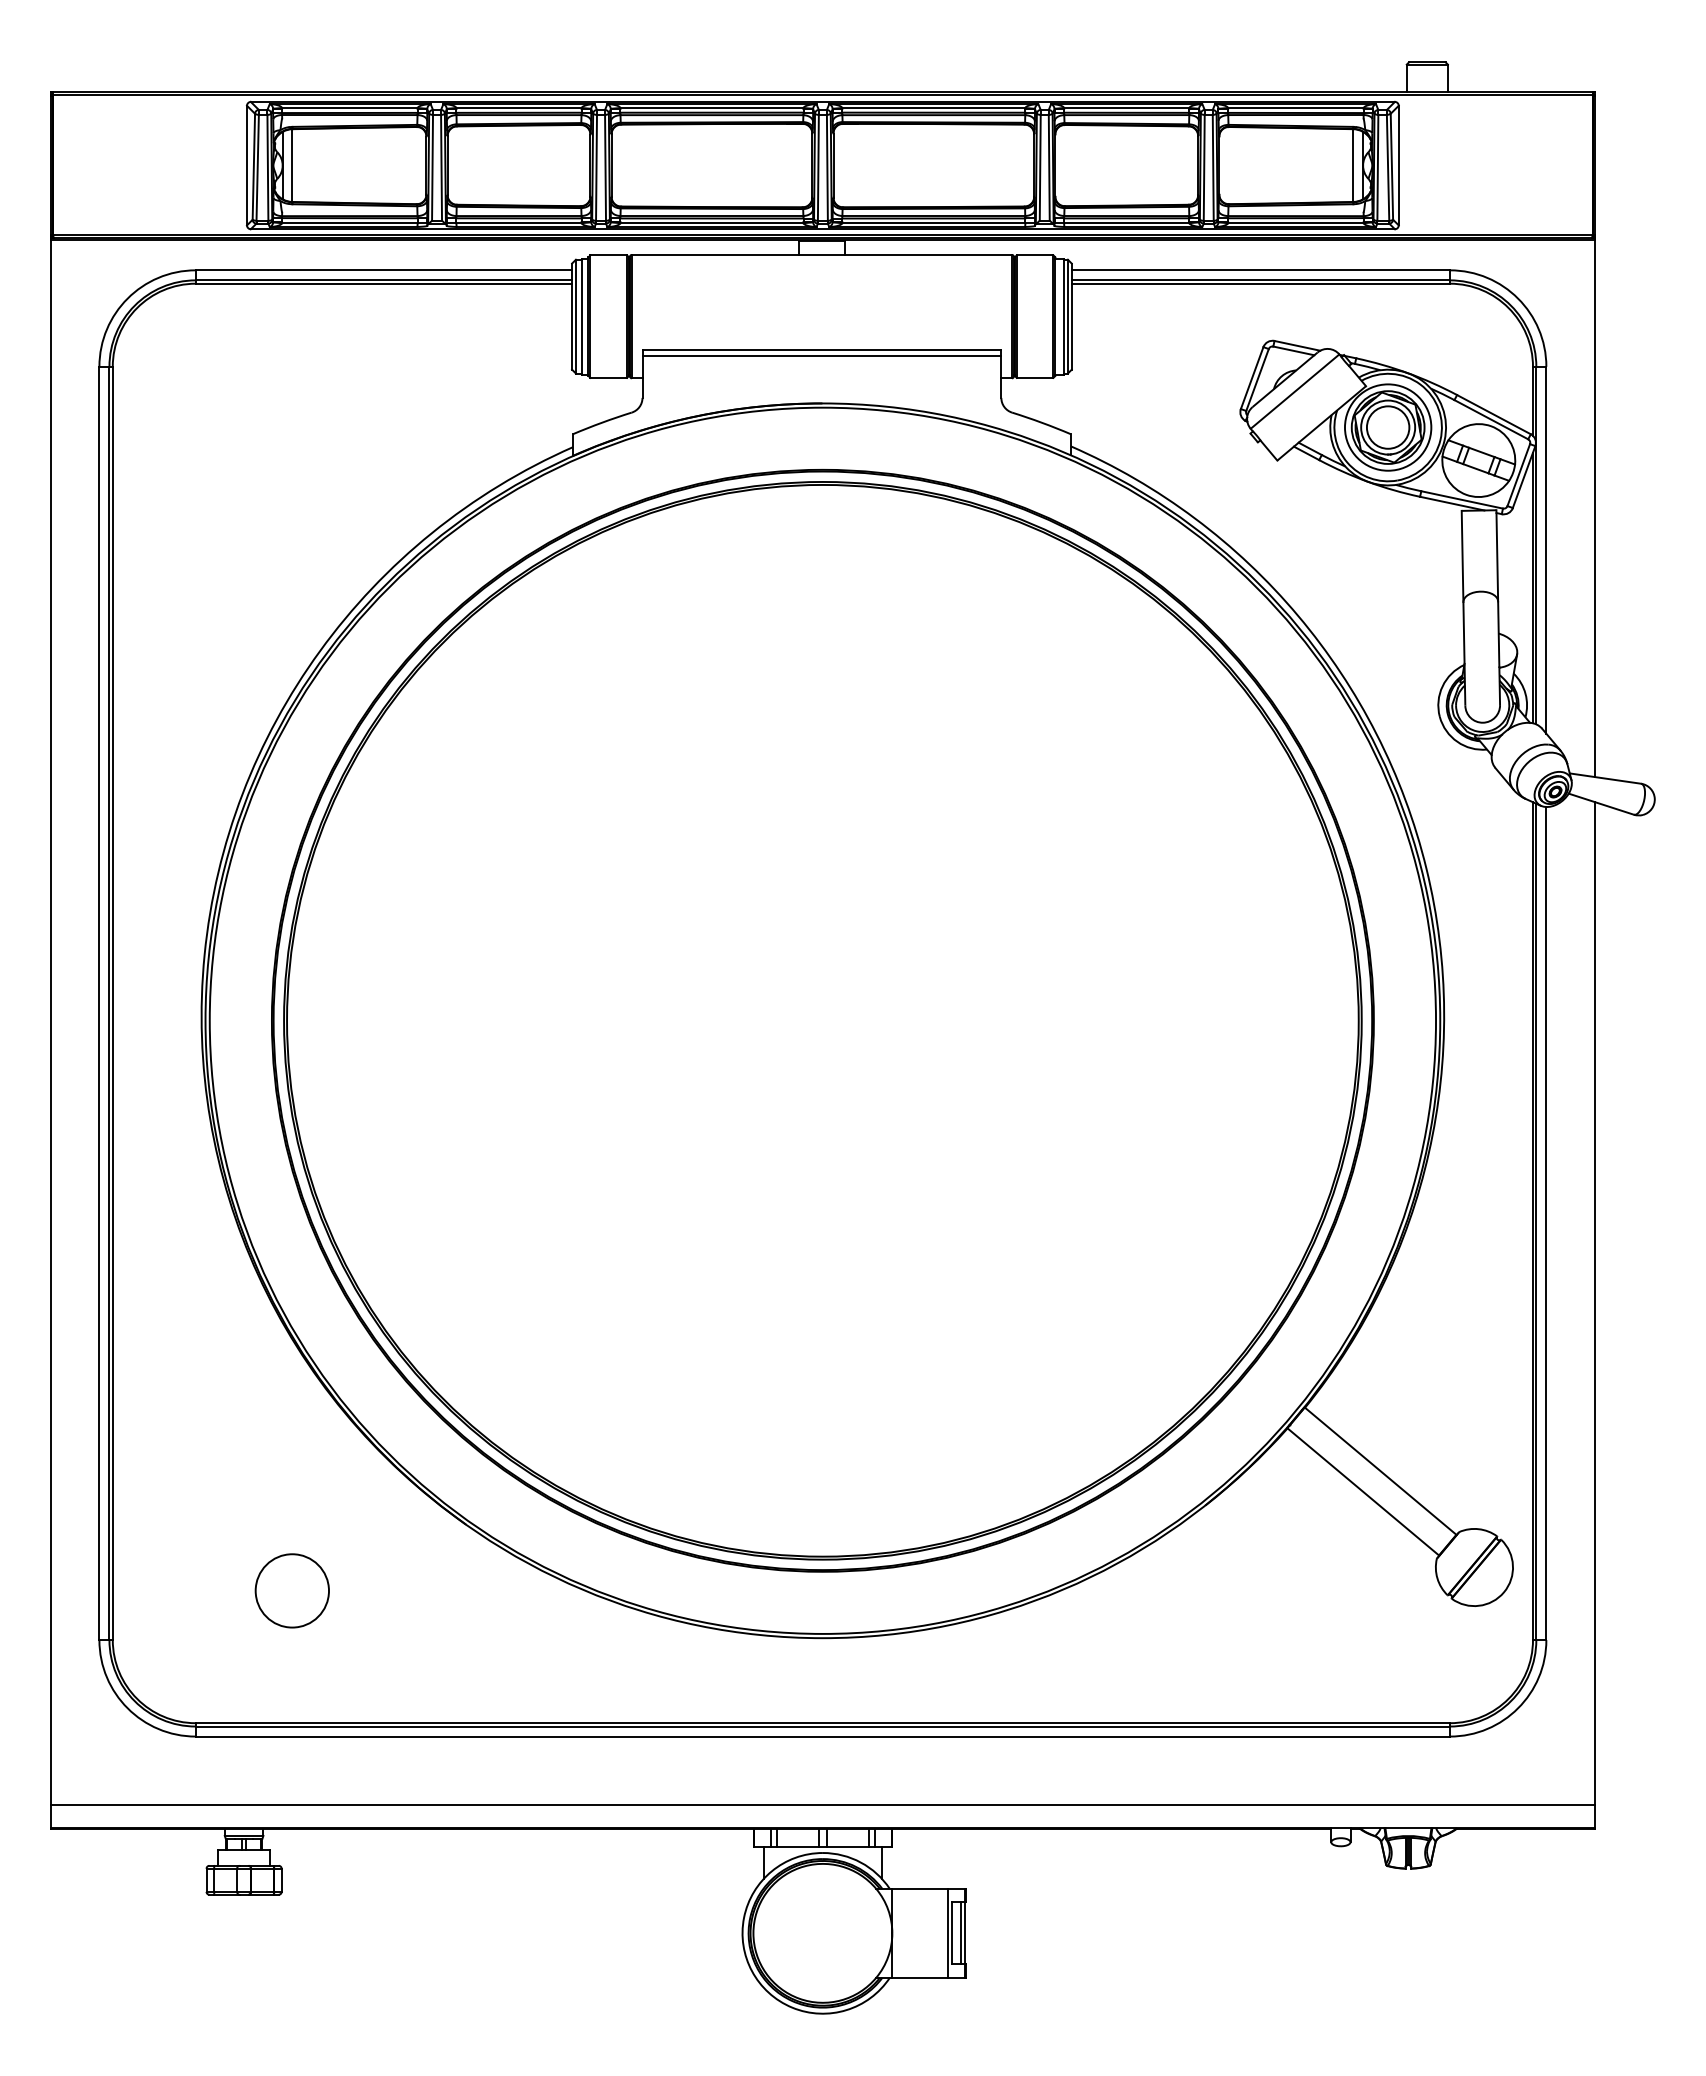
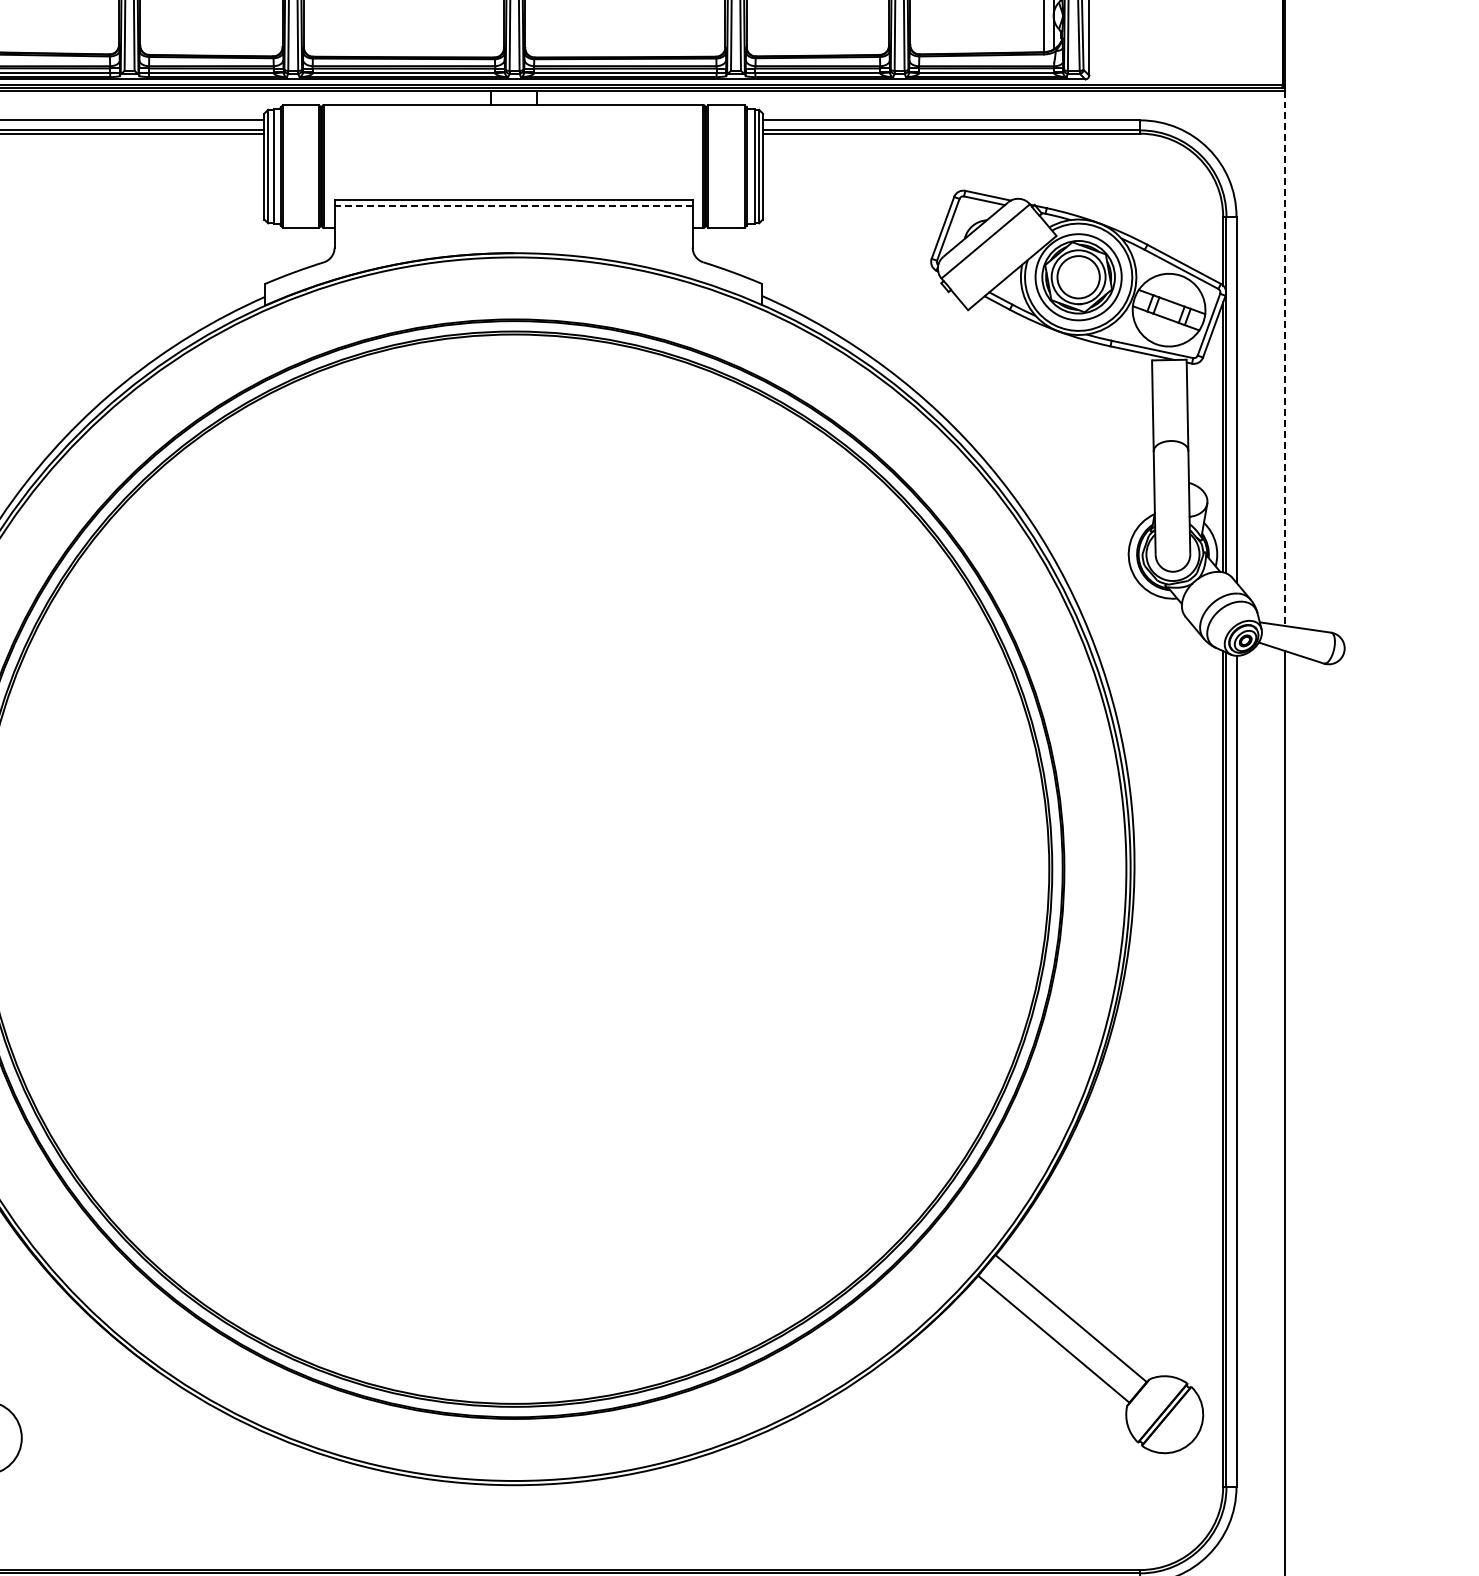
line: (821, 356) -> (513, 206), solid -> dashed
line: (1594, 509) -> (1284, 359), solid -> dashed

